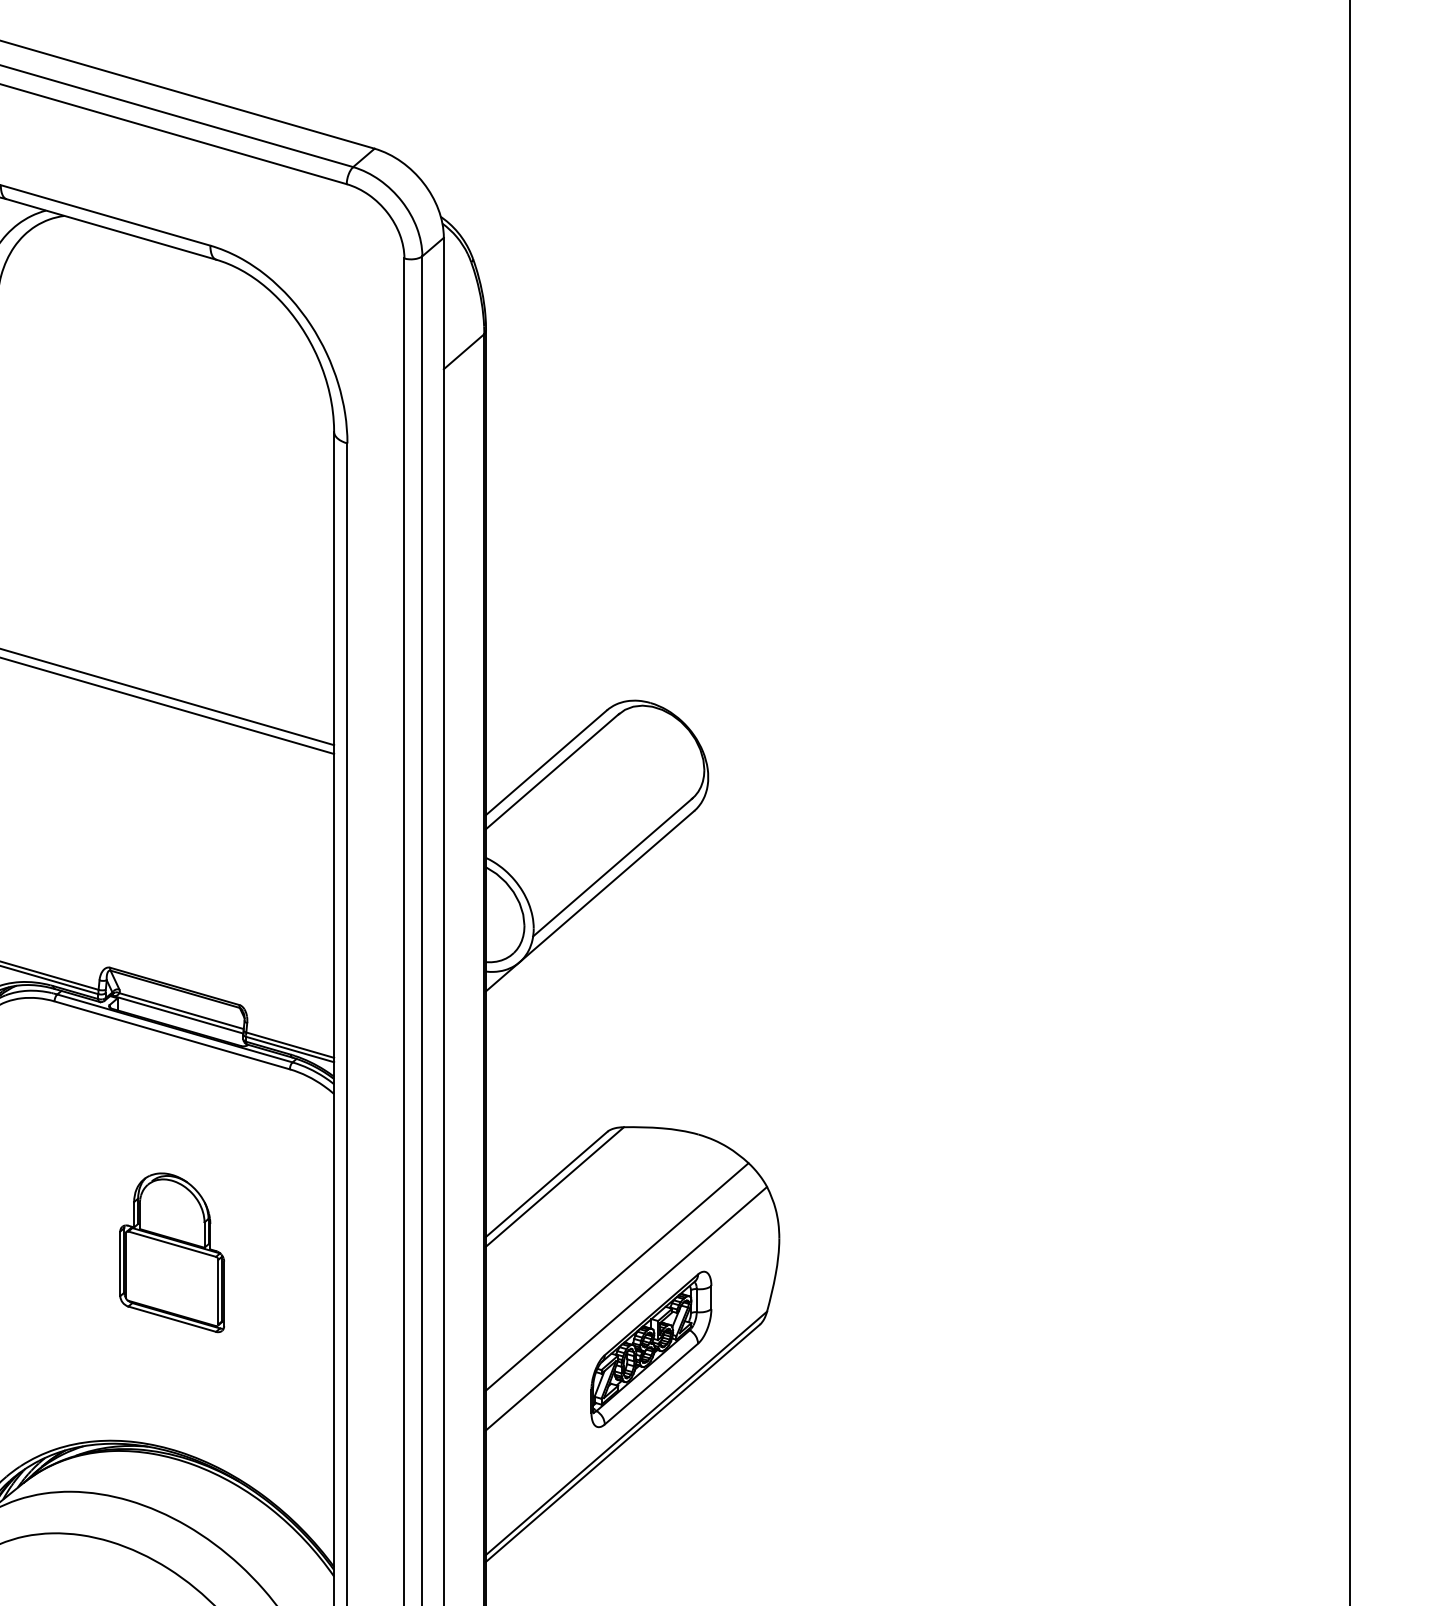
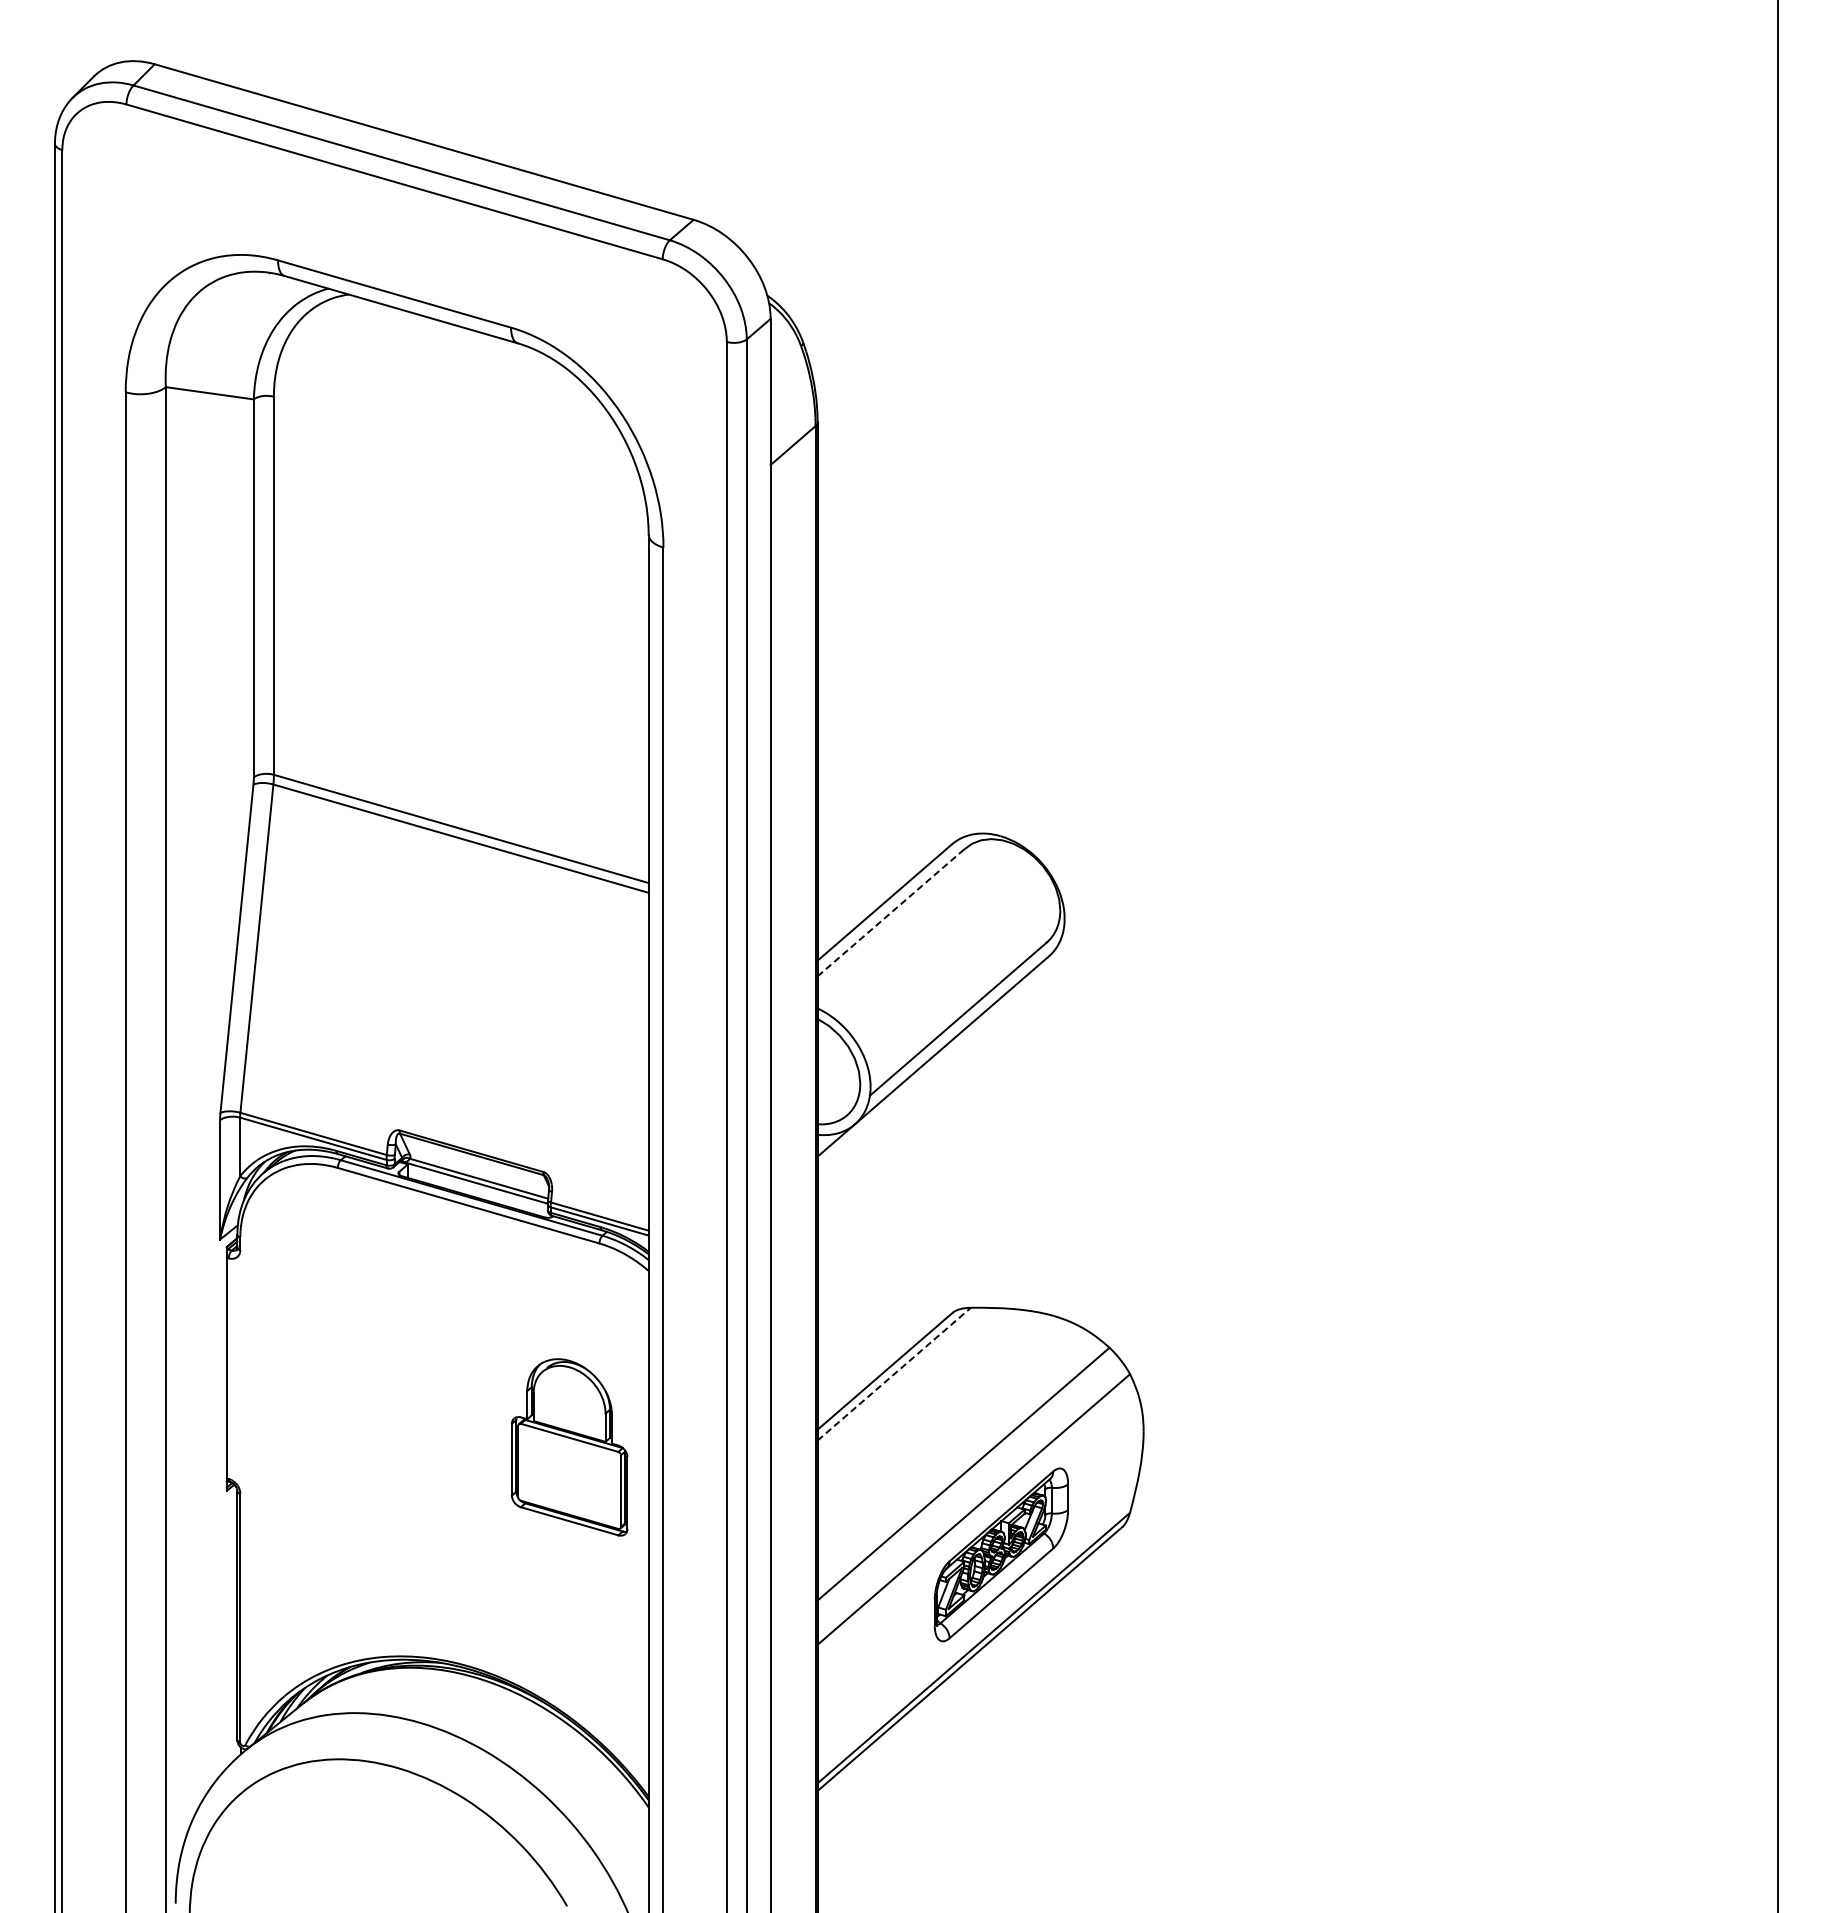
line: (552, 771) -> (891, 912), solid -> dashed
line: (555, 1186) -> (894, 1373), solid -> dashed
part: (172, 1252) -> (569, 1447), moved

